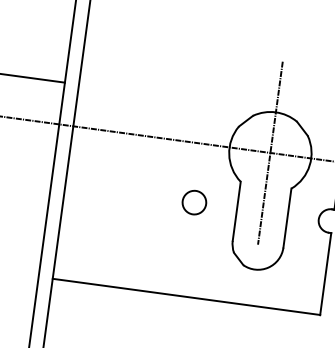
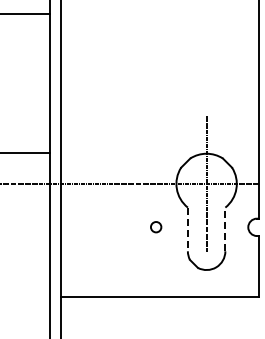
circle: (193, 201) -> (155, 226), size x0.6
line: (236, 211) -> (187, 229), solid -> dashed
line: (287, 218) -> (225, 229), solid -> dashed

